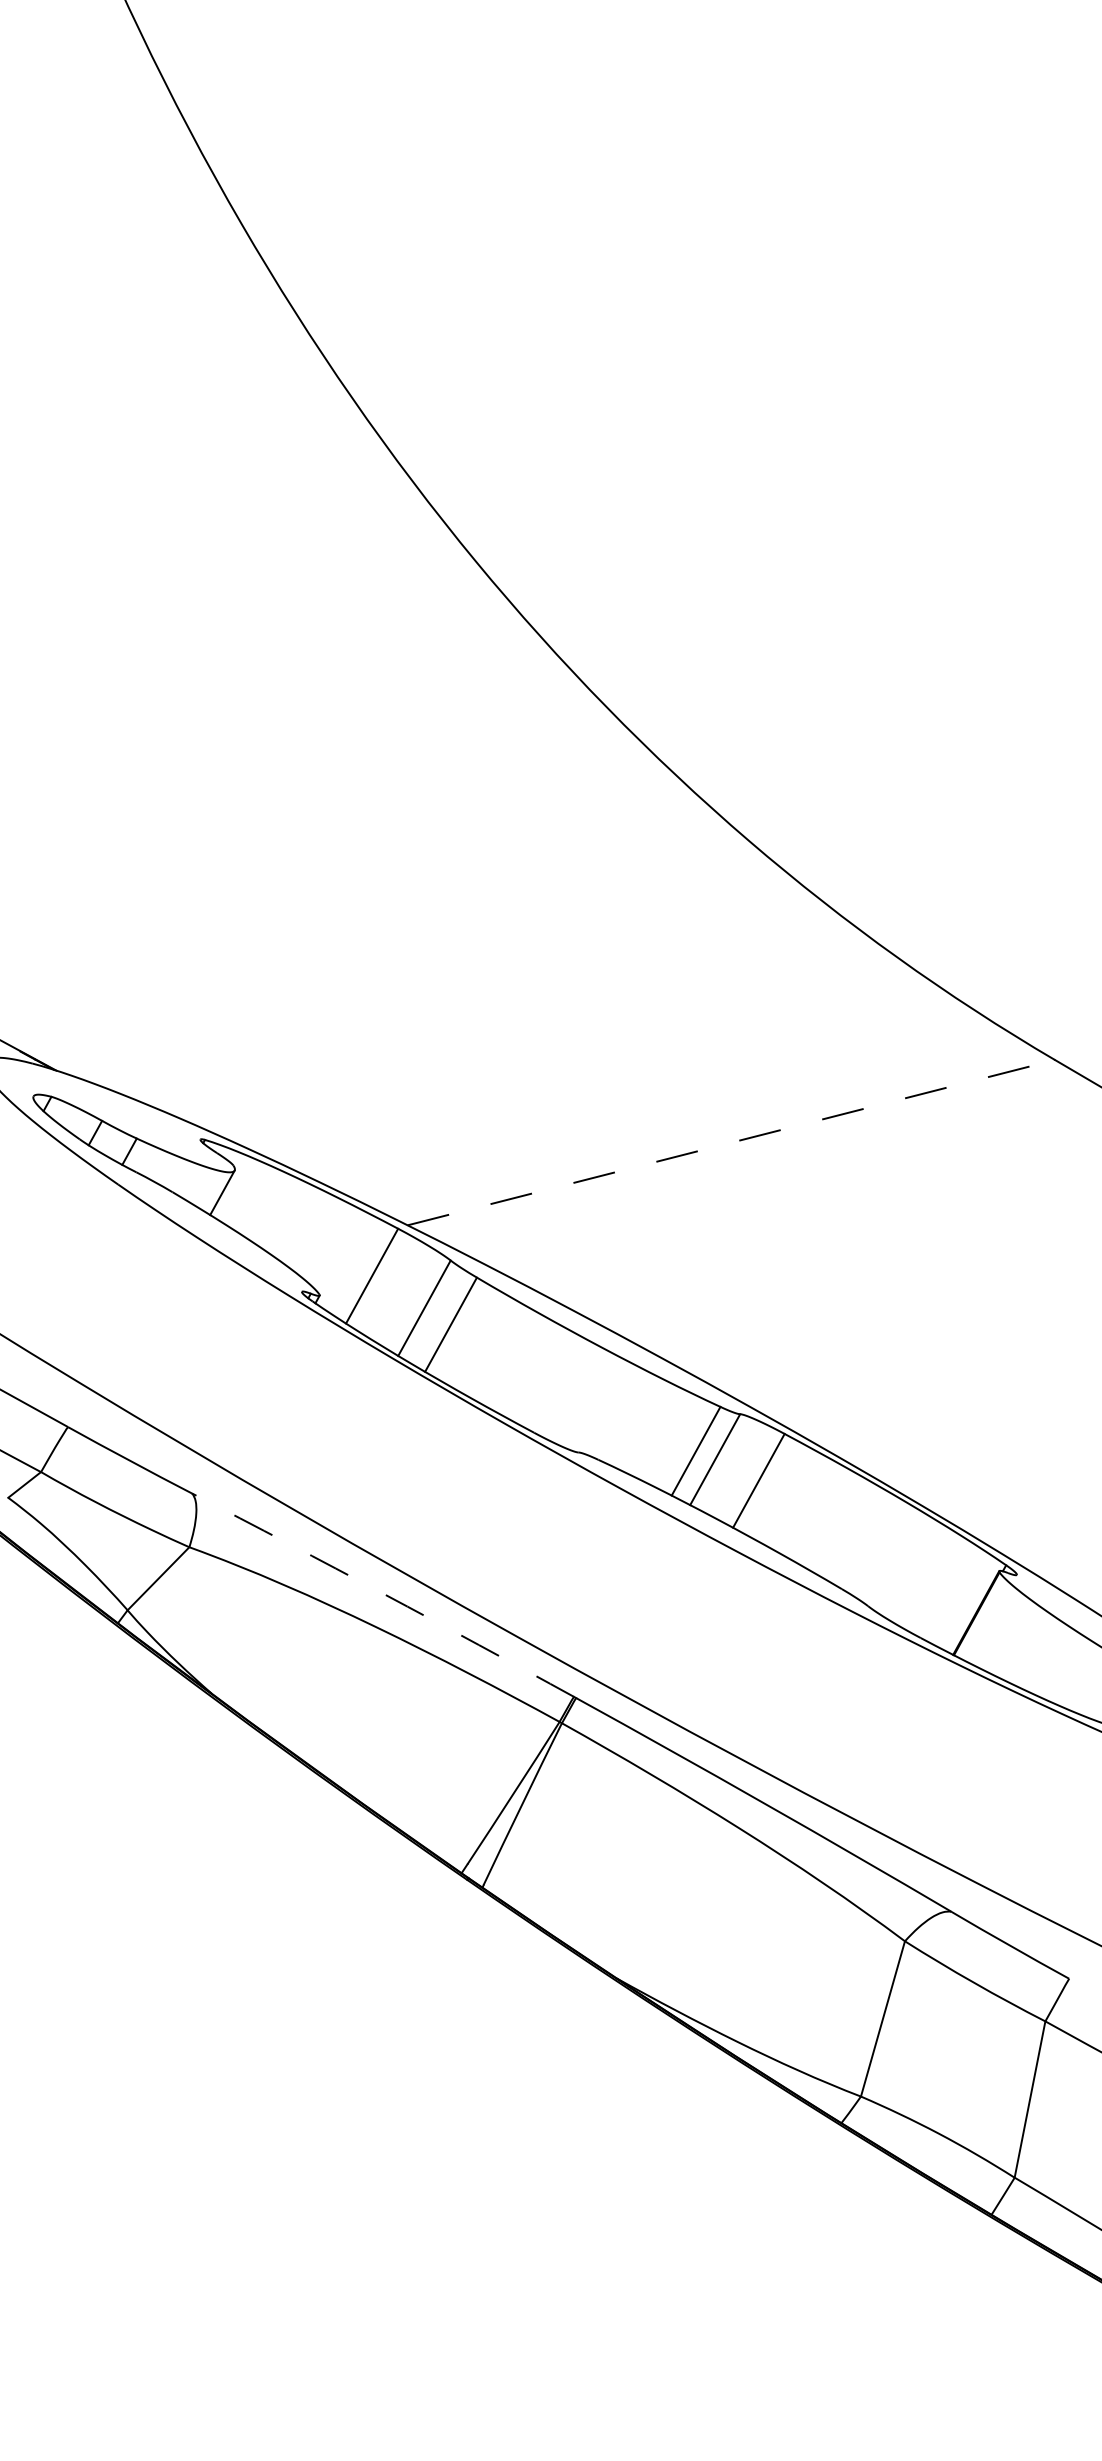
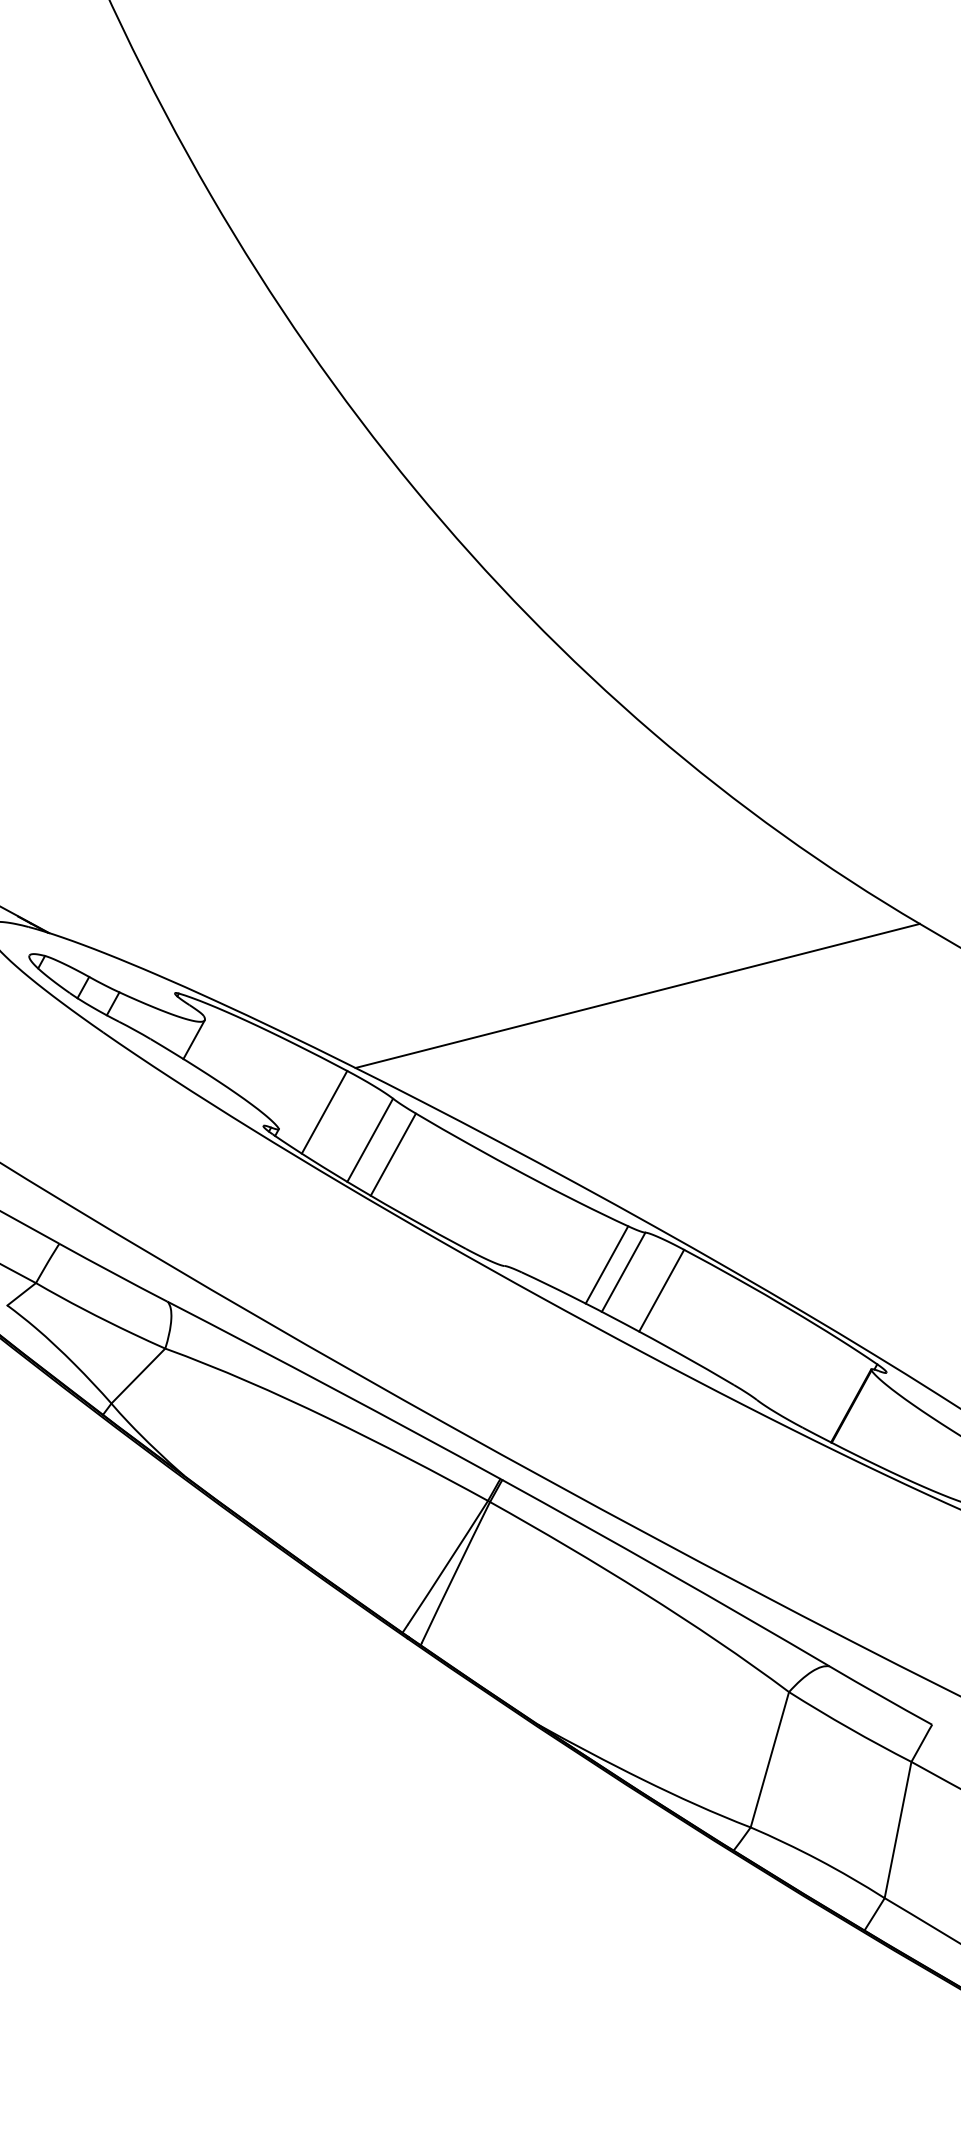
line: (732, 1142) -> (638, 995), dashed -> solid
arc: (383, 1594) -> (334, 1389), dashed -> solid

